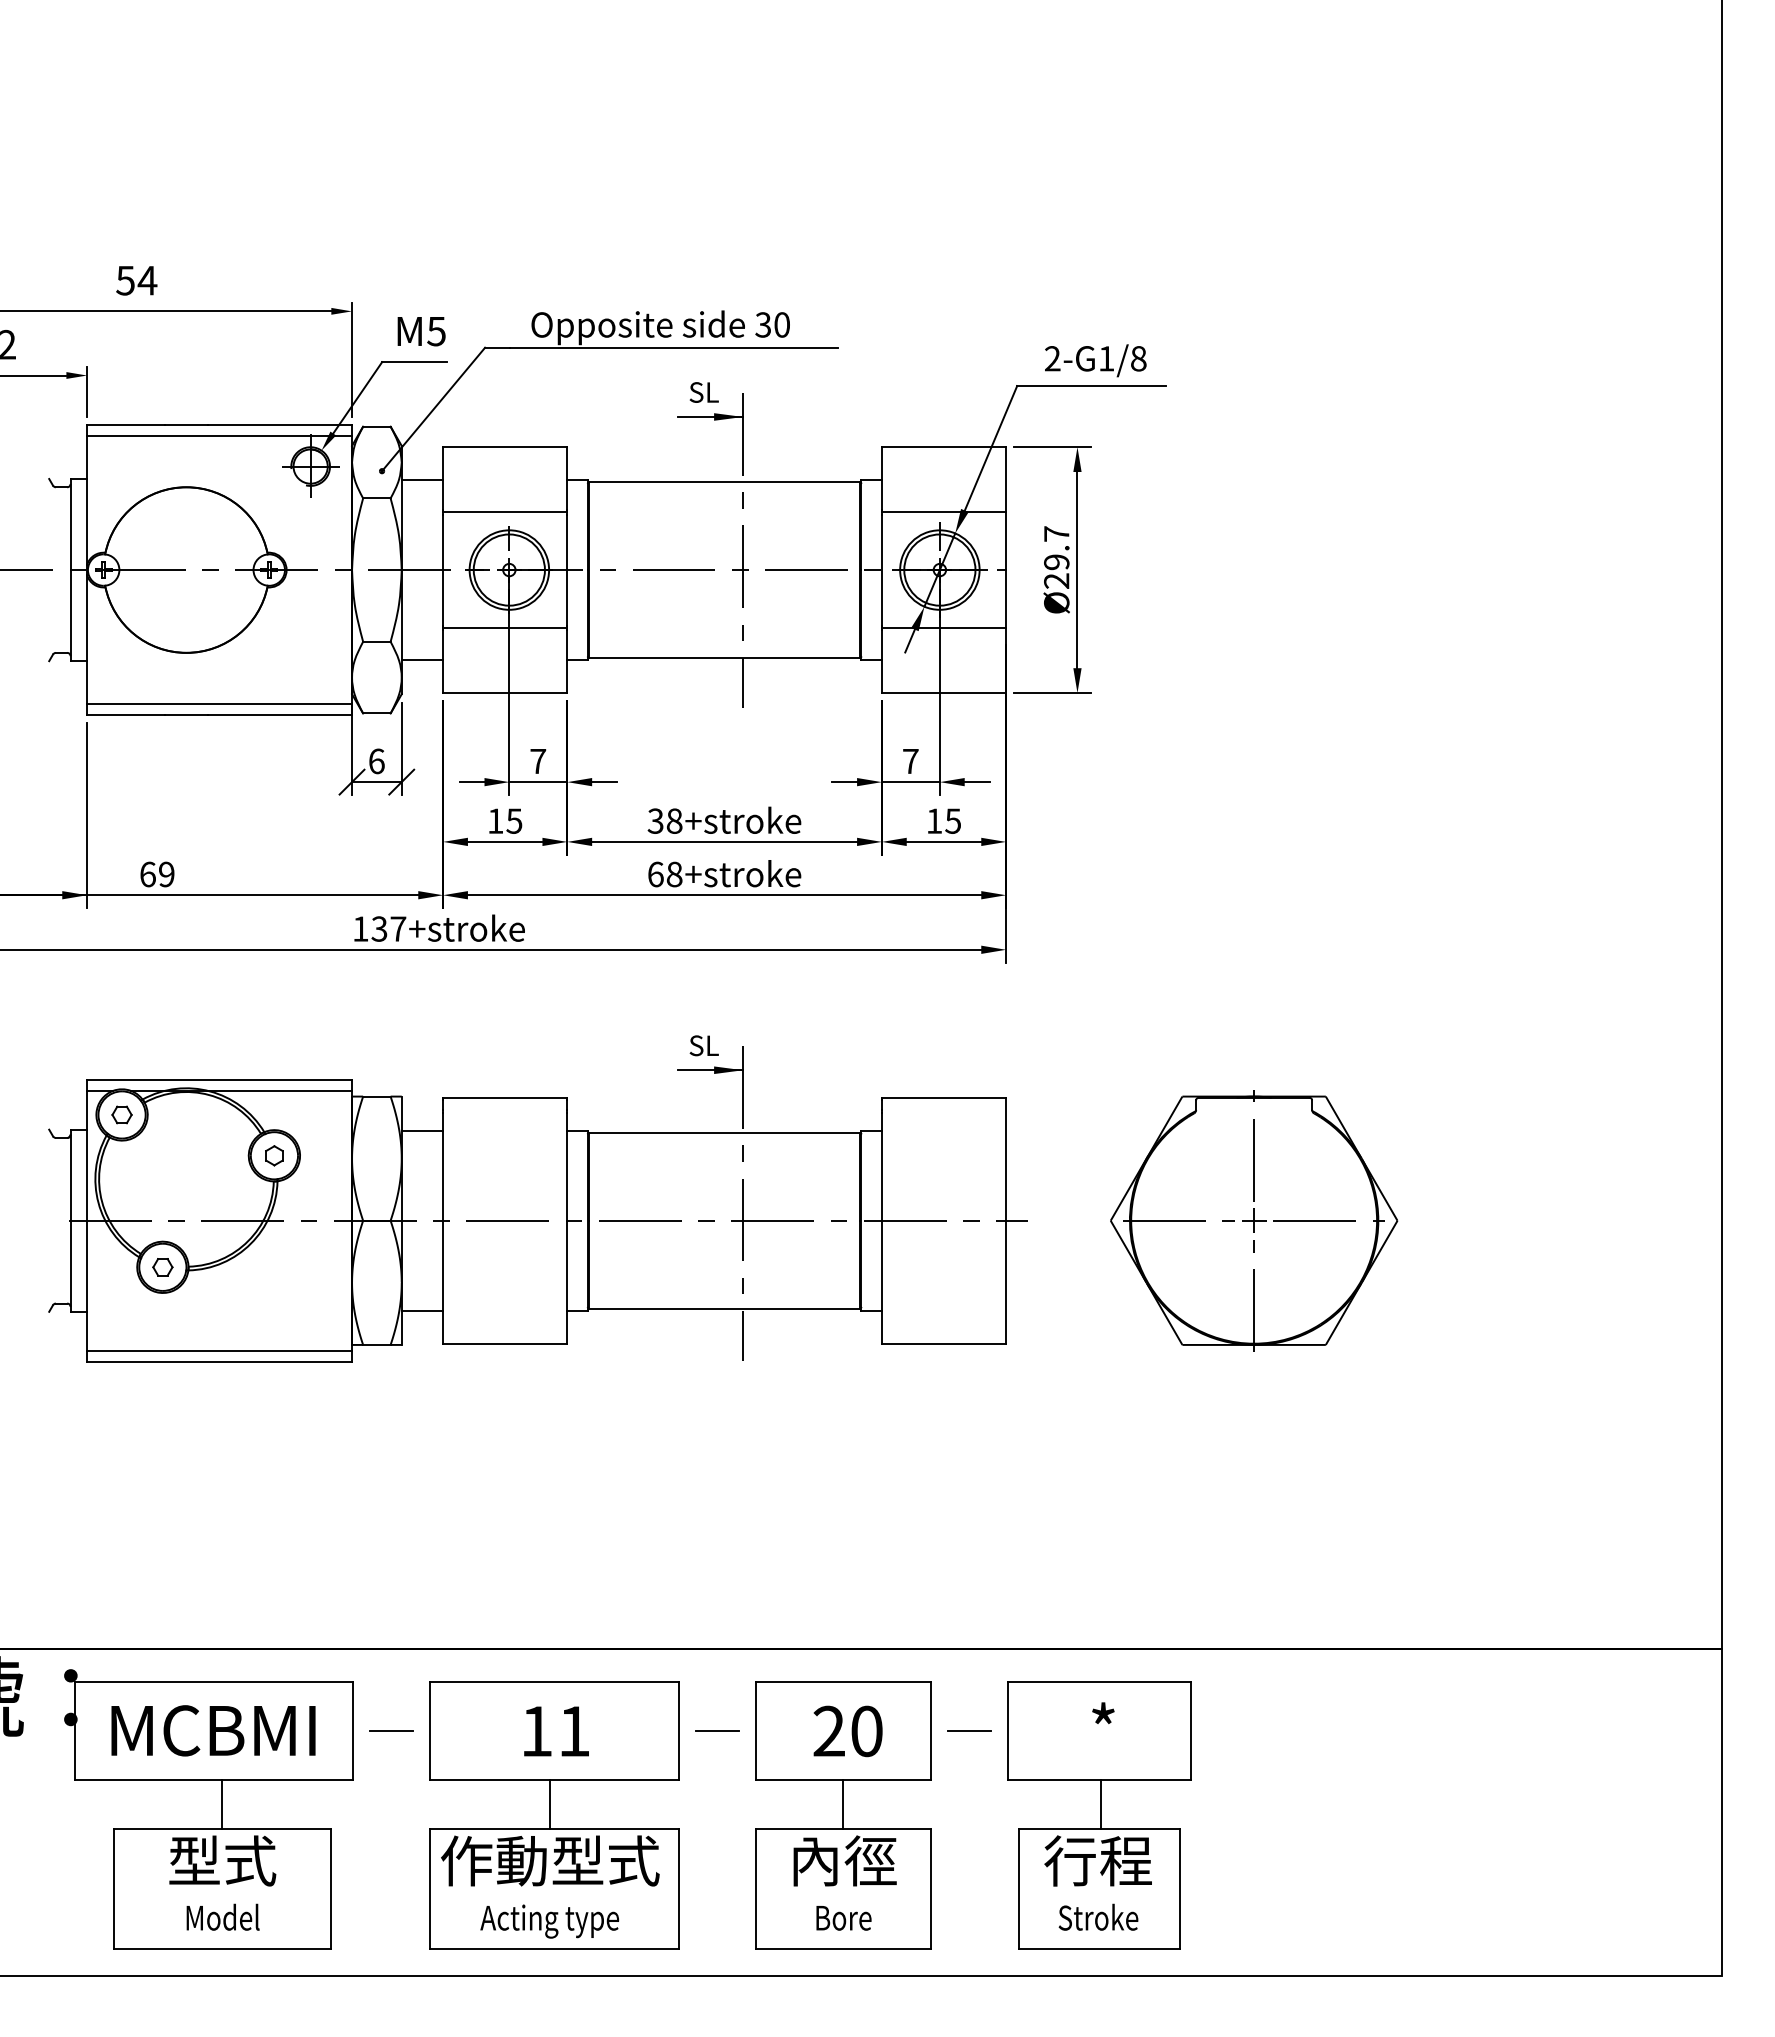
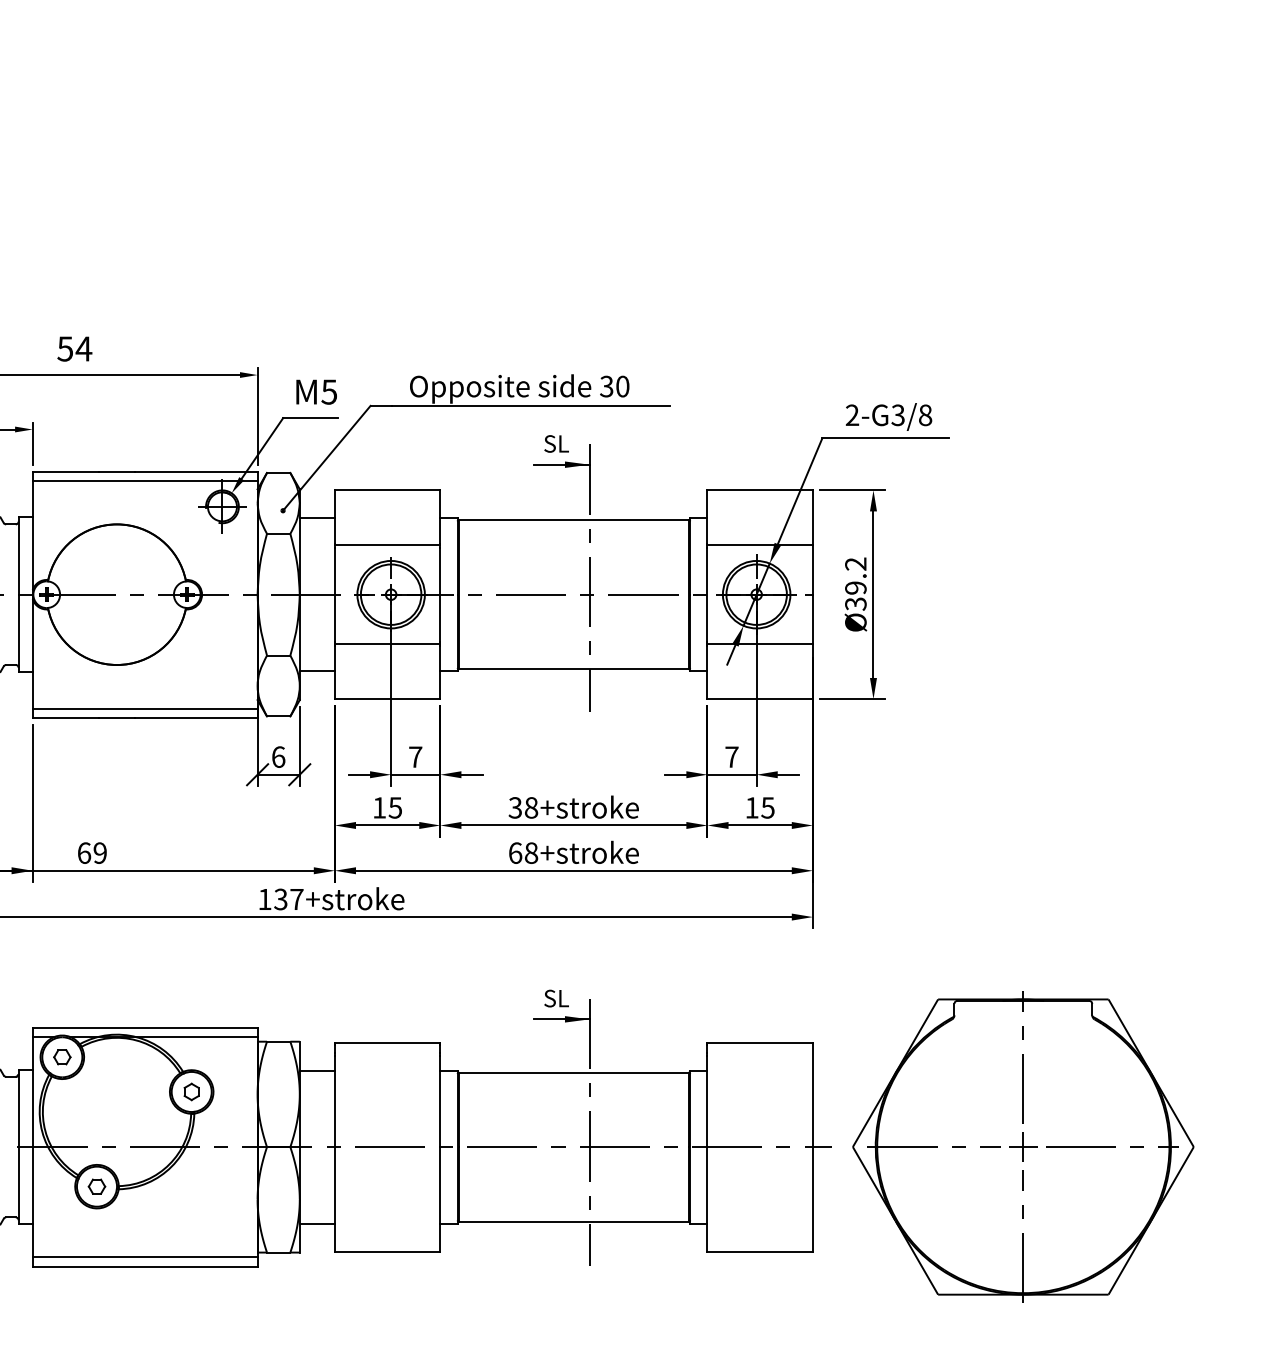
text: (1106, 358) -> (898, 415), 2-G1/8 -> 2-G3/8
text: (1056, 557) -> (855, 584), Ø29.7 -> Ø39.2
part: (1254, 1220) -> (1023, 1146), size x1.4

